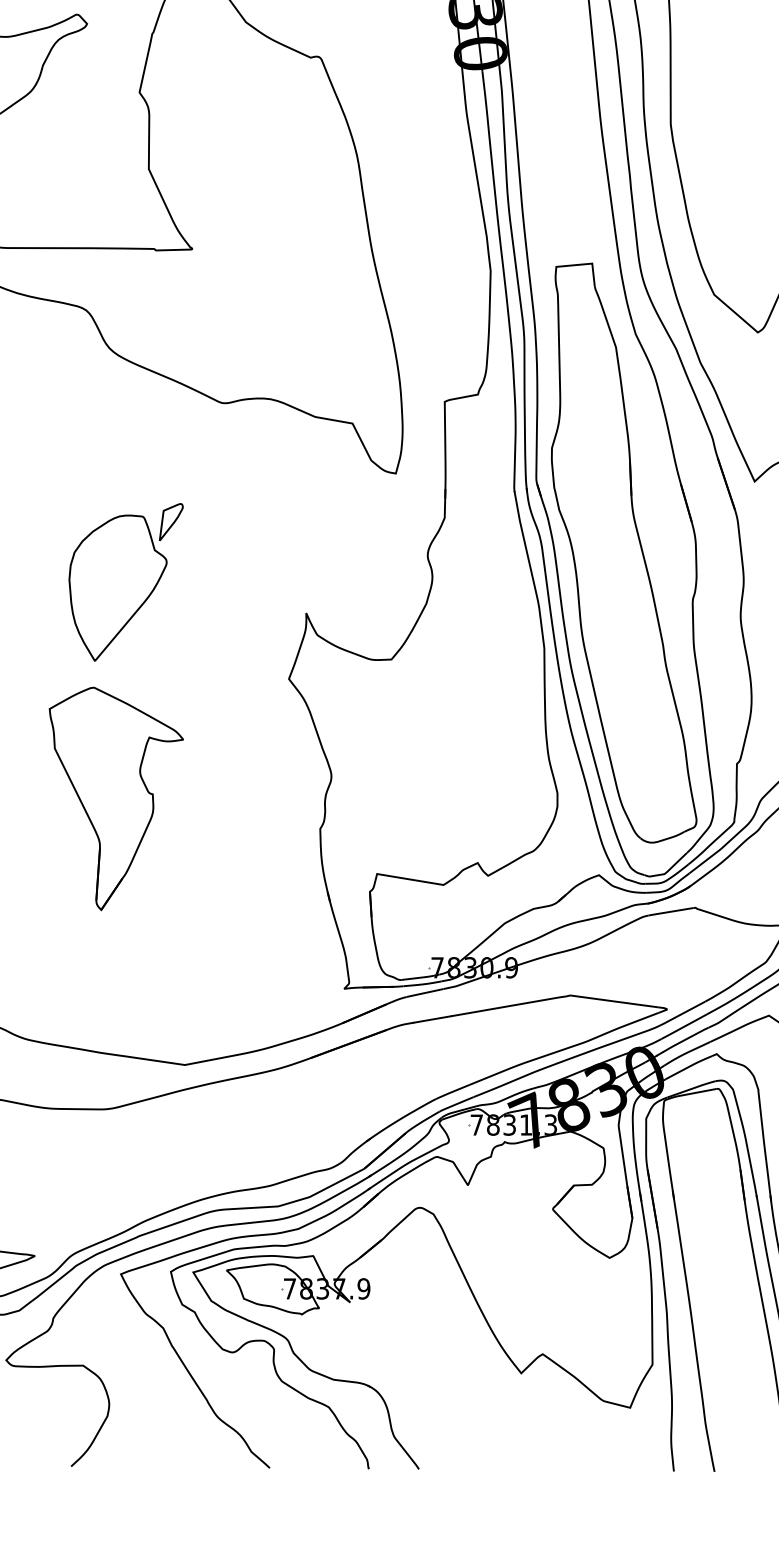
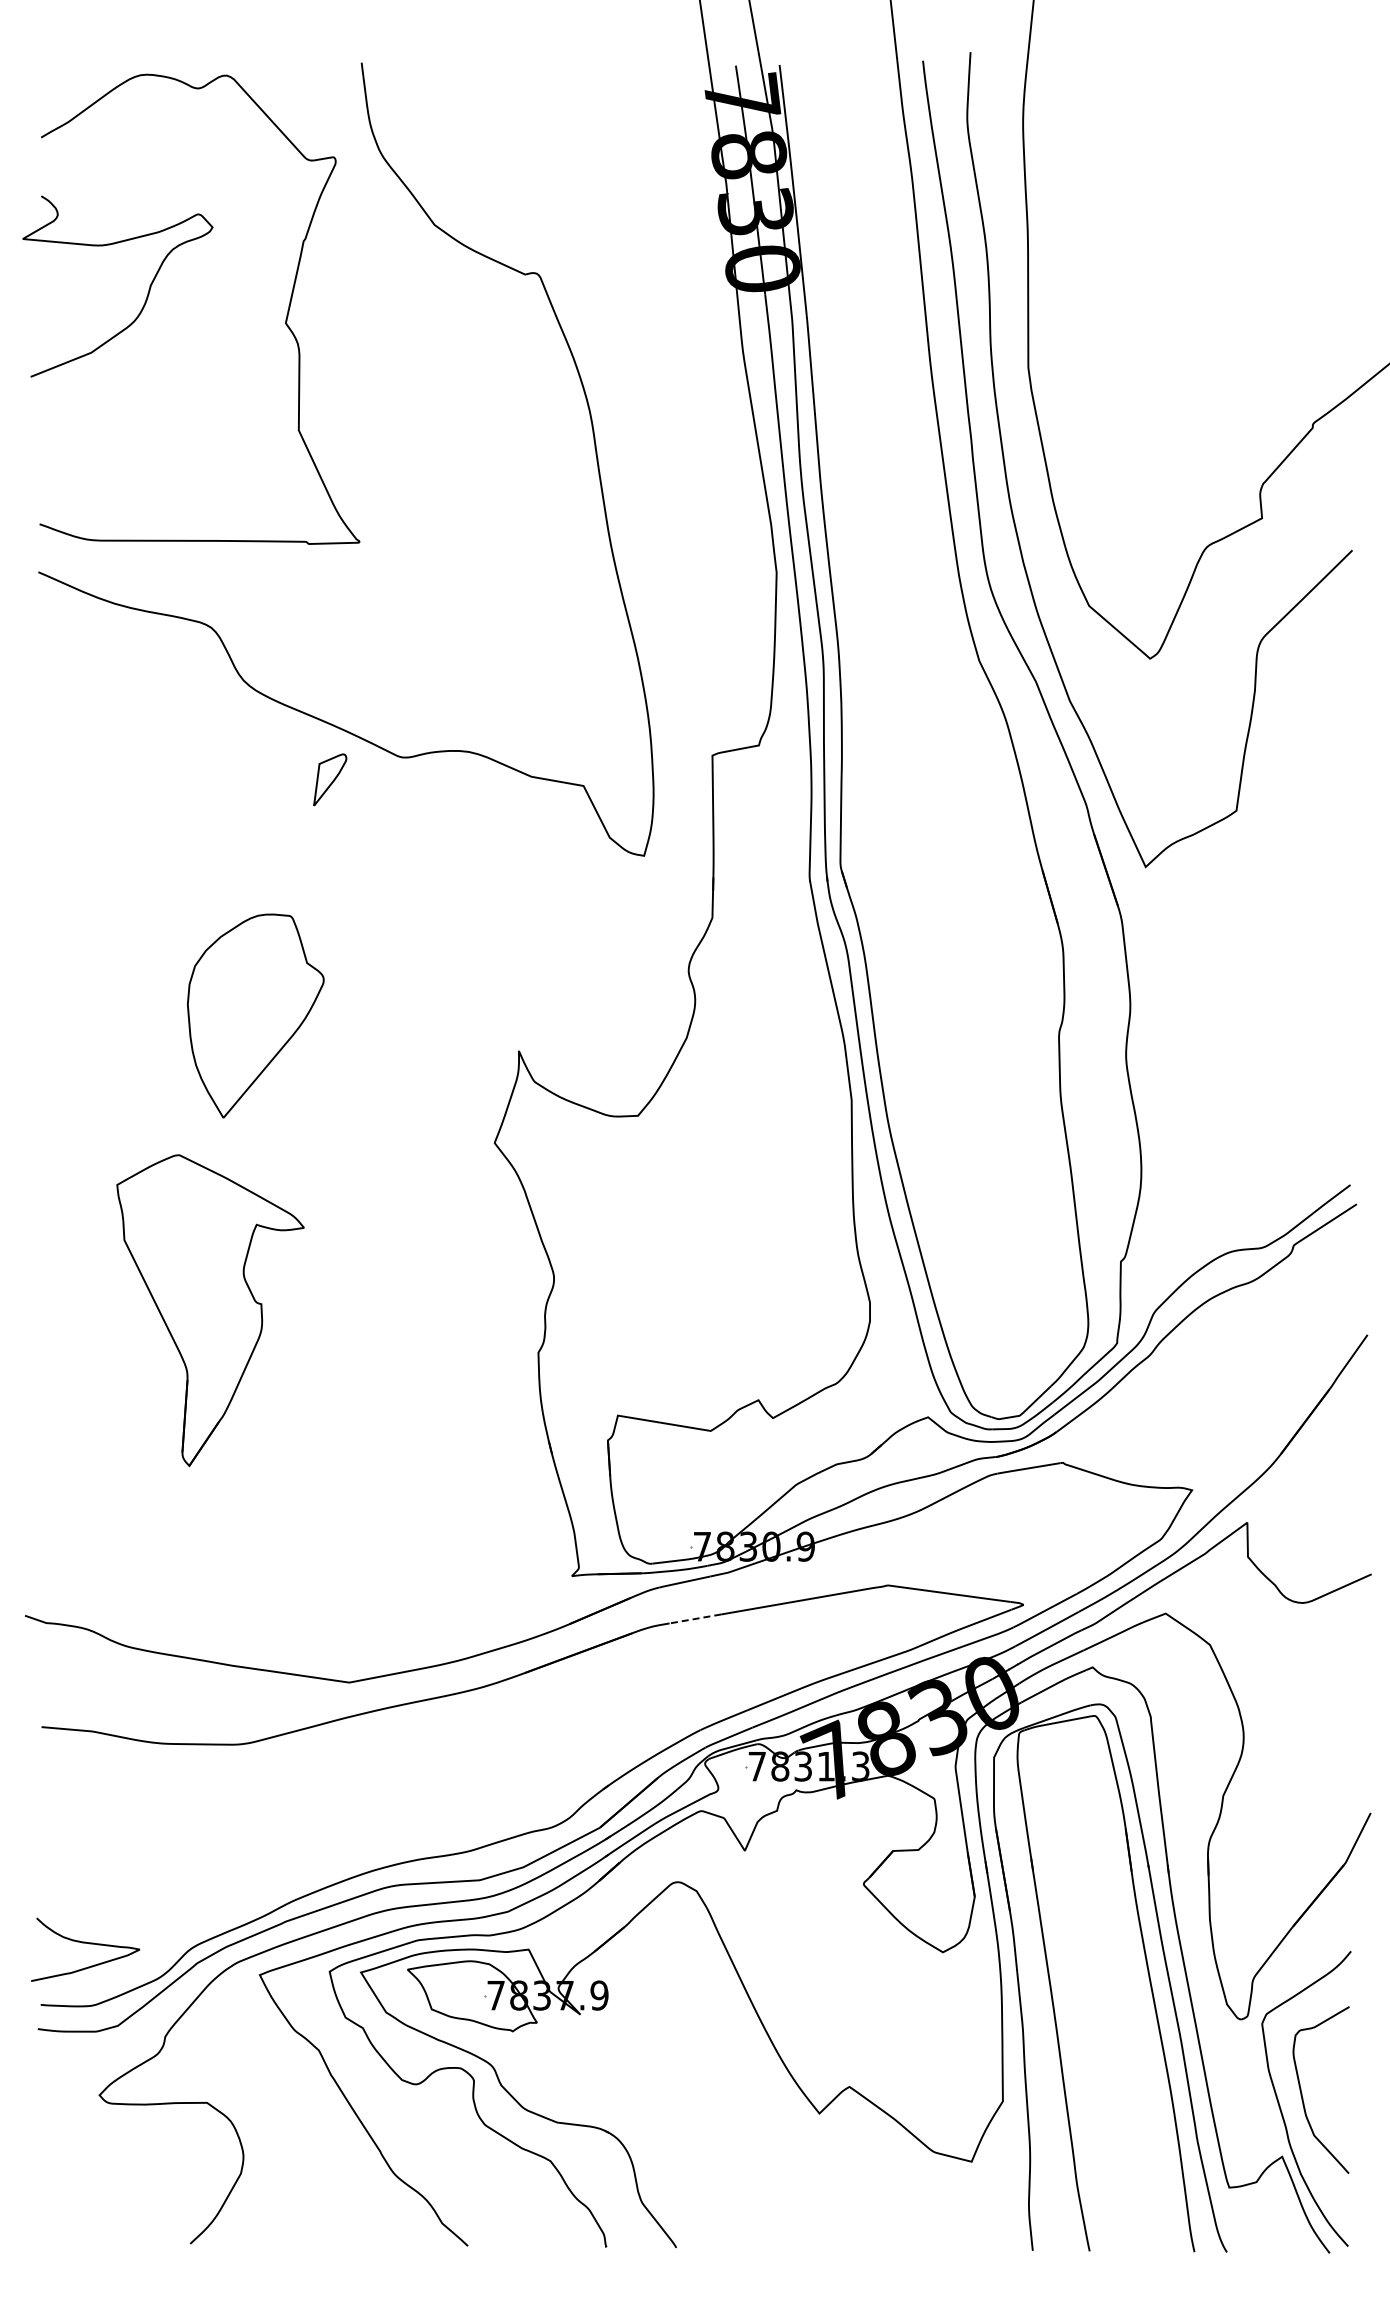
part: (171, 521) -> (330, 779), moved
part: (624, 552) -> (963, 966), removed
part: (116, 798) -> (210, 1310), moved
line: (431, 1019) -> (694, 1619), solid -> dashed

